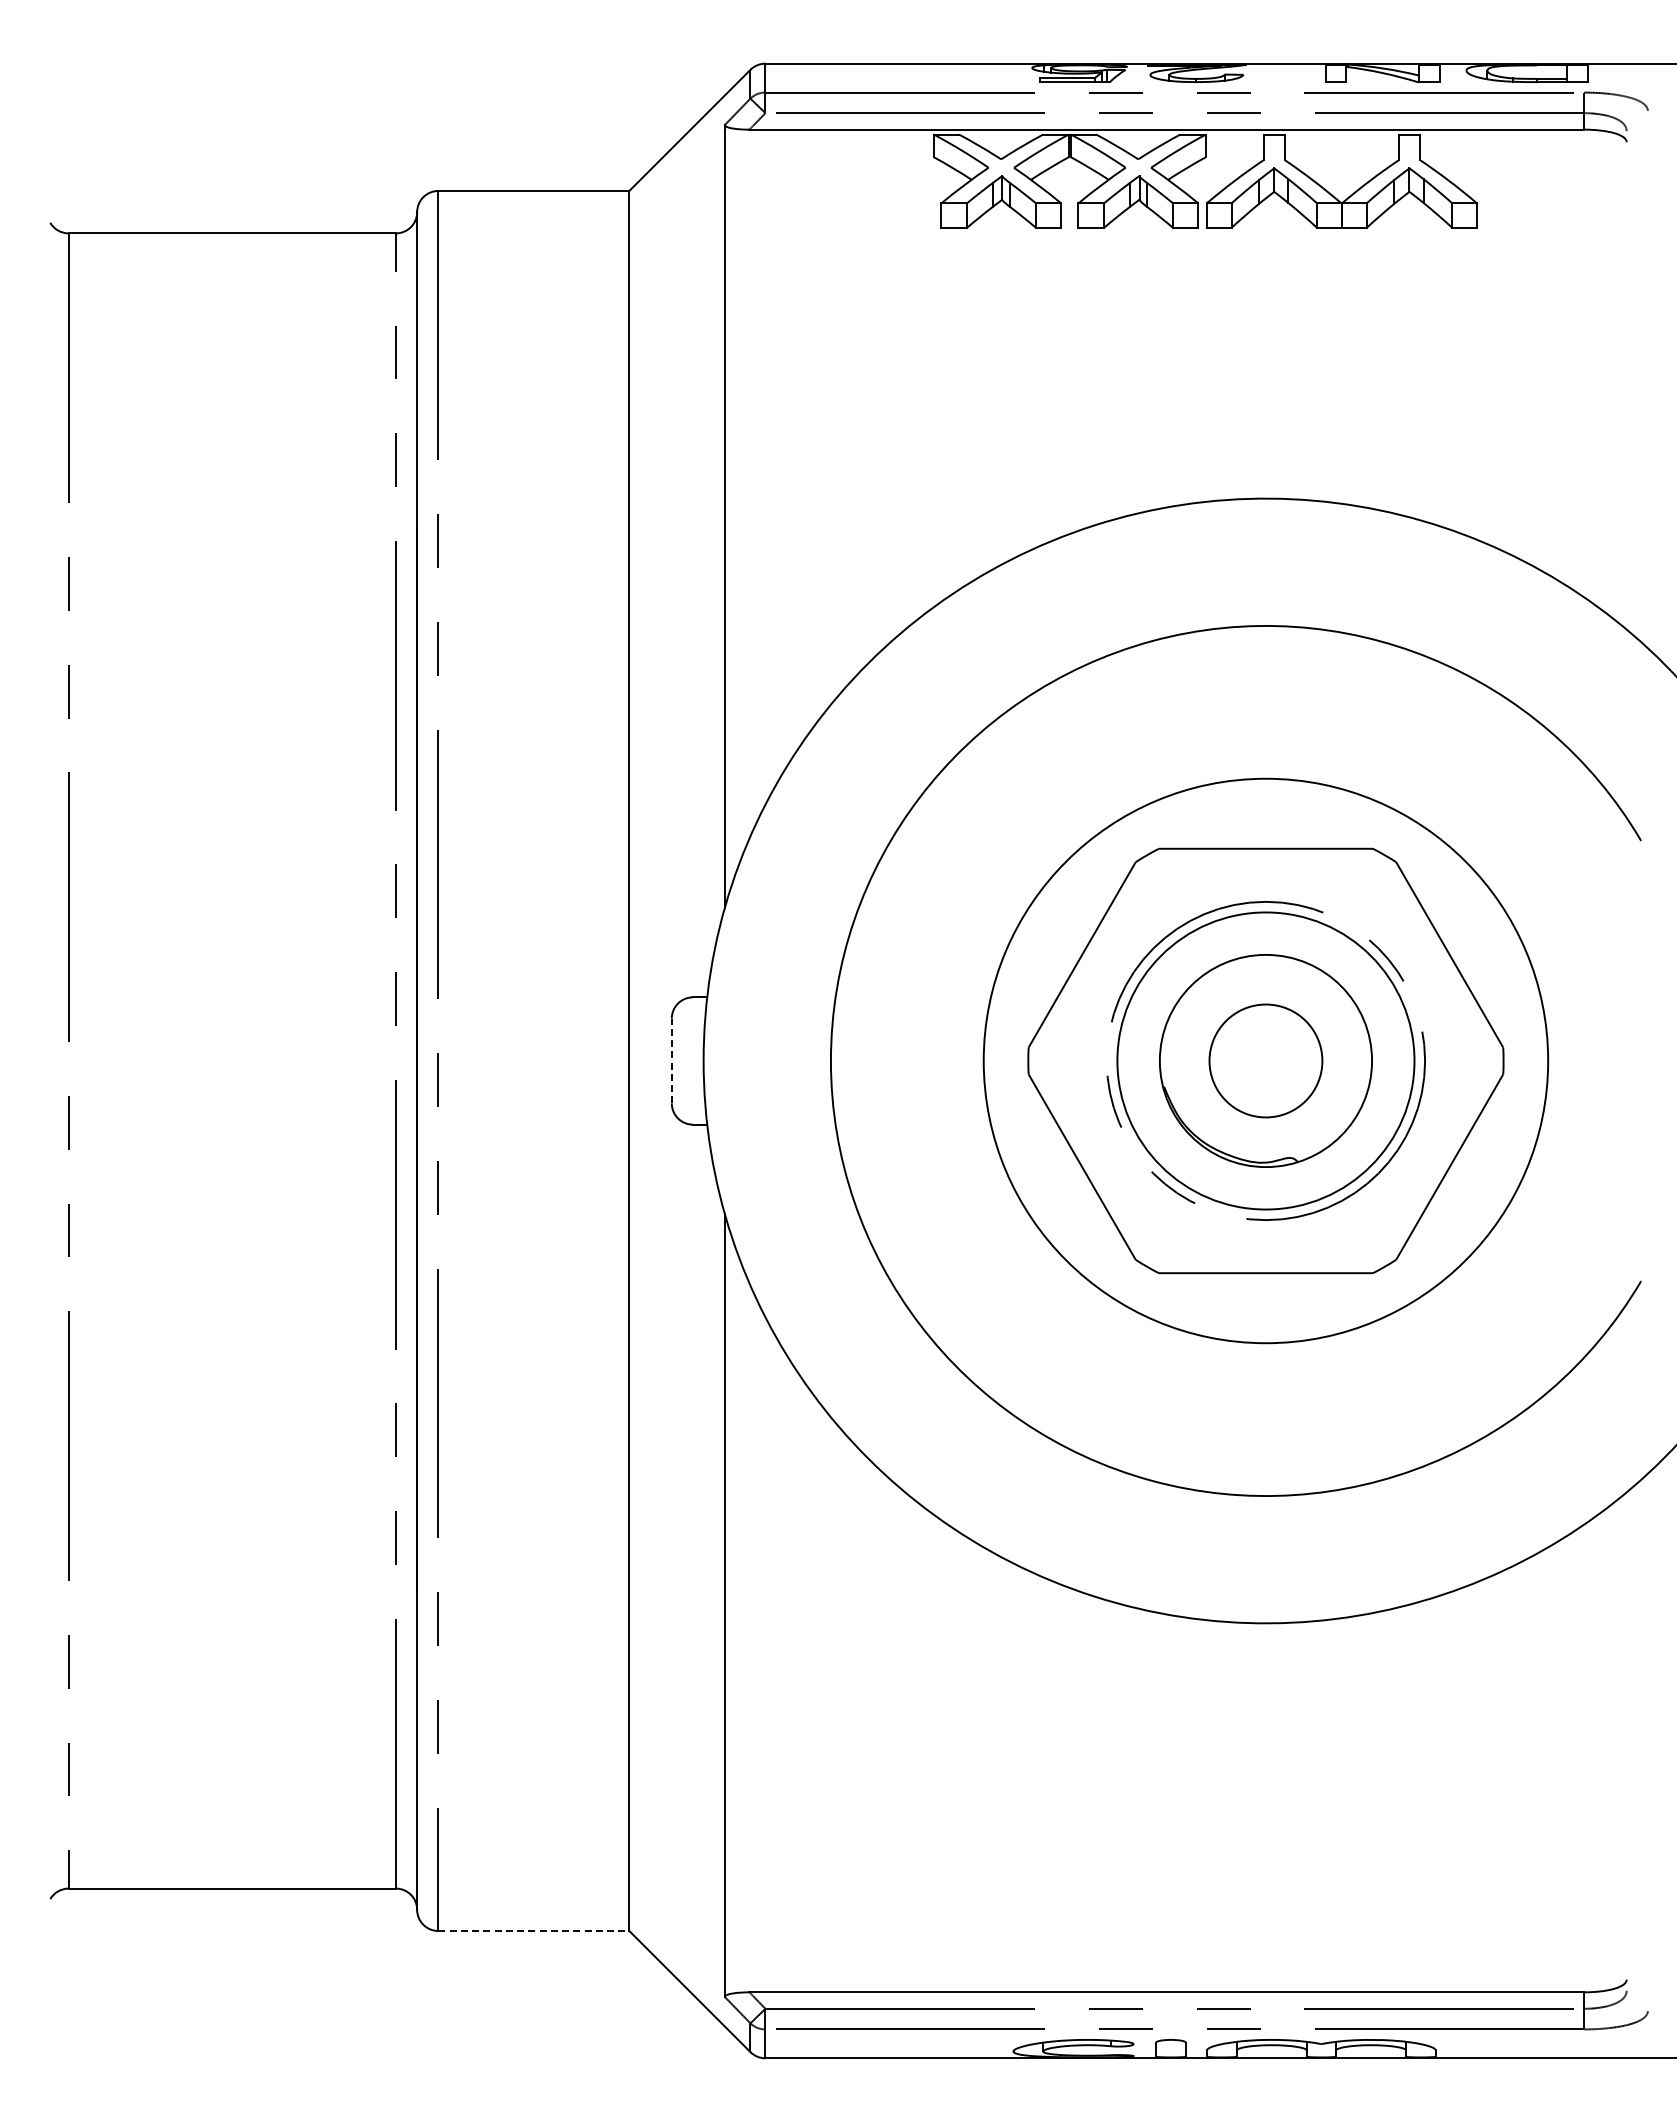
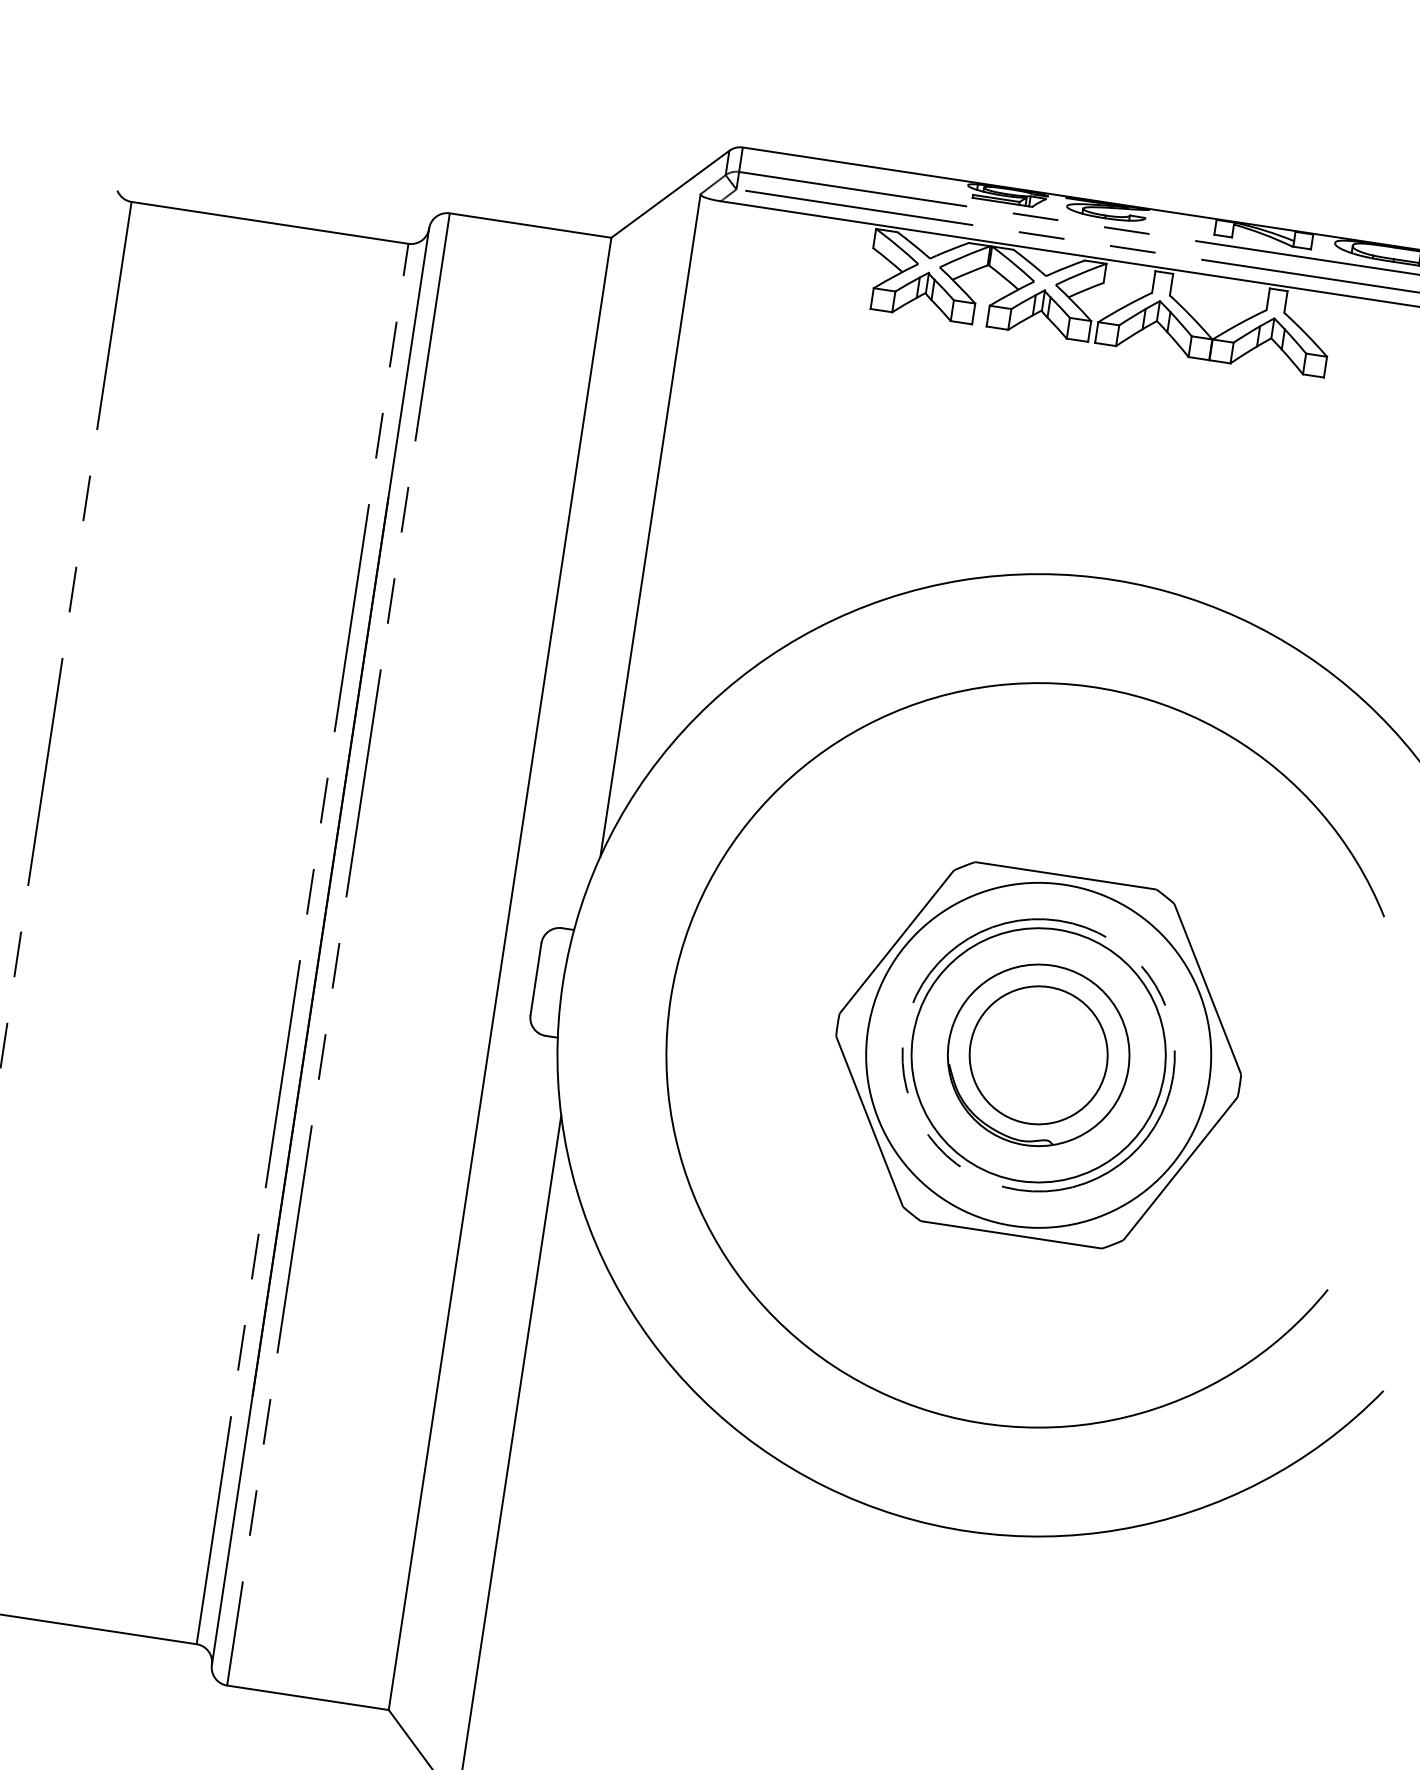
line: (671, 1060) -> (535, 978), dashed -> solid
circle: (1265, 1060) -> (1038, 1054), size x0.71
circle: (1265, 1060) -> (1038, 1054), size x1.43
line: (534, 1931) -> (308, 1698), dashed -> solid

